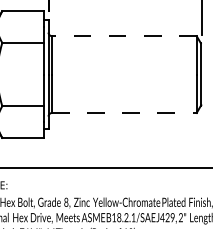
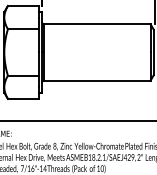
line: (124, 36) -> (97, 24), dashed -> solid
line: (125, 112) -> (98, 80), dashed -> solid

